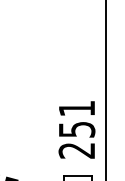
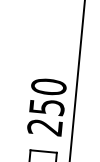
text: (76, 108) -> (48, 86), 251 -> 250

